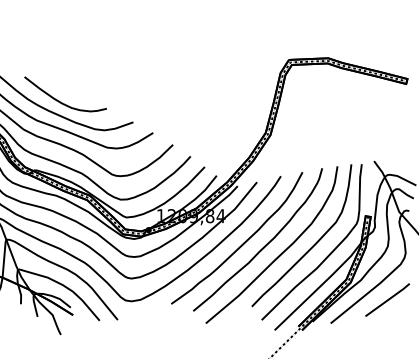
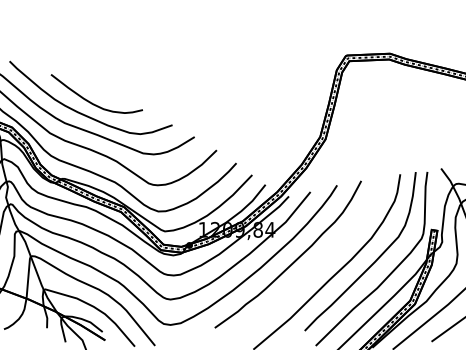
curve: (264, 245) -> (318, 262), removed

